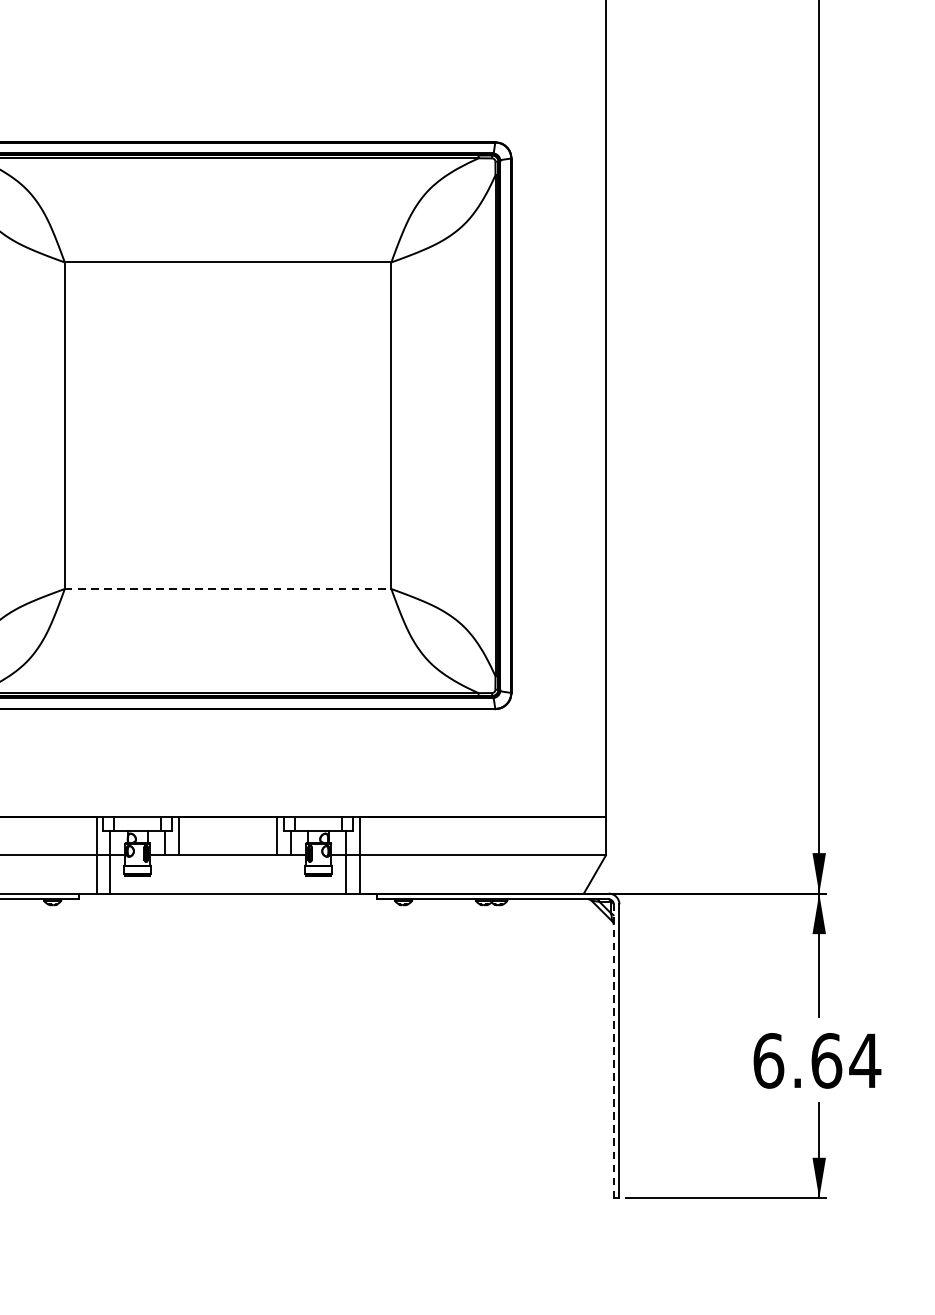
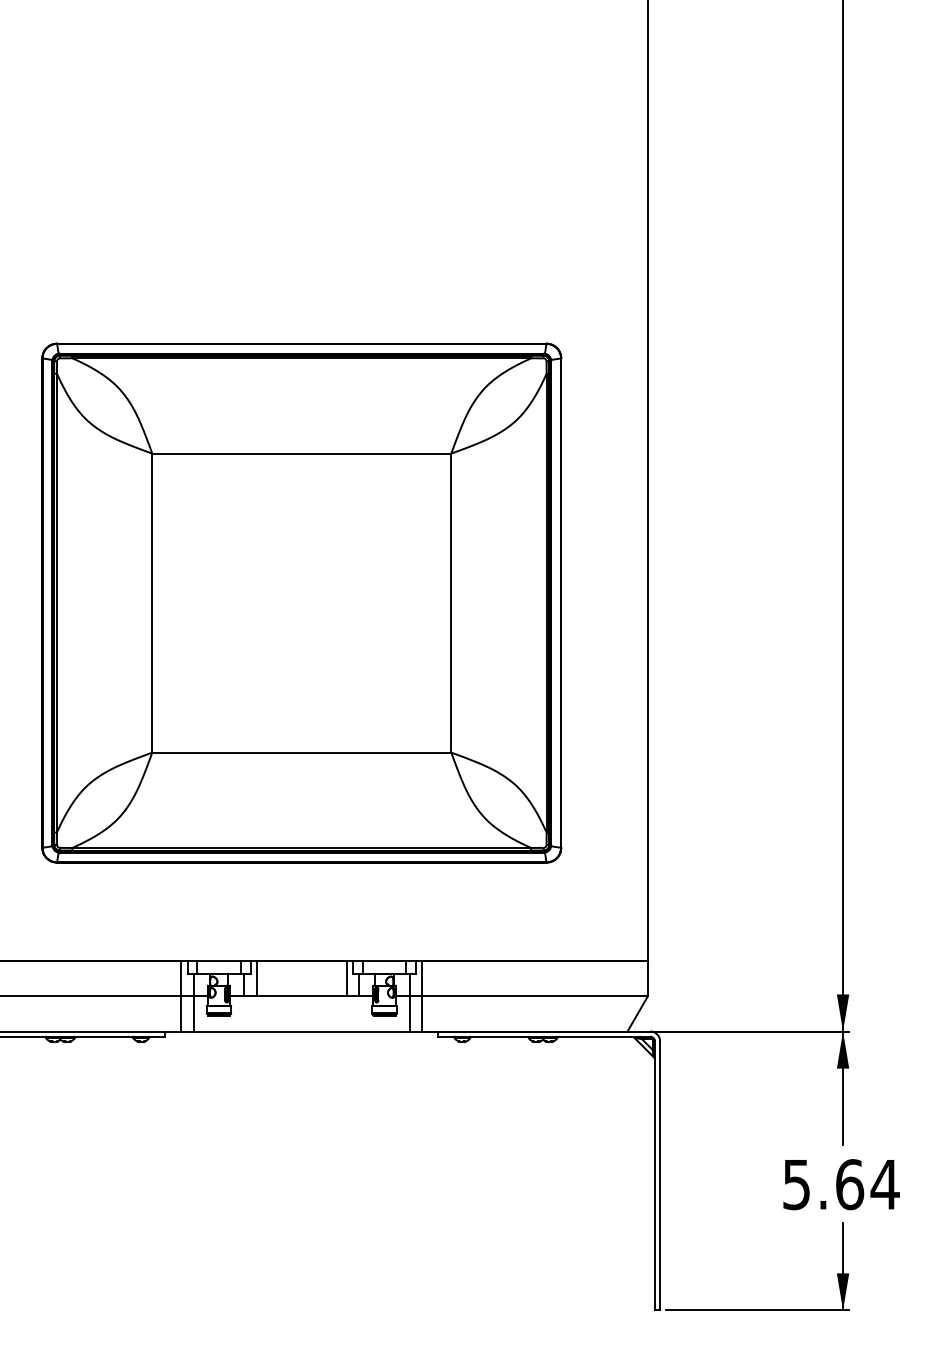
line: (228, 588) -> (302, 752), dashed -> solid
line: (613, 1050) -> (654, 1175), dashed -> solid
text: (768, 1060) -> (796, 1184), 6.64 -> 5.64

